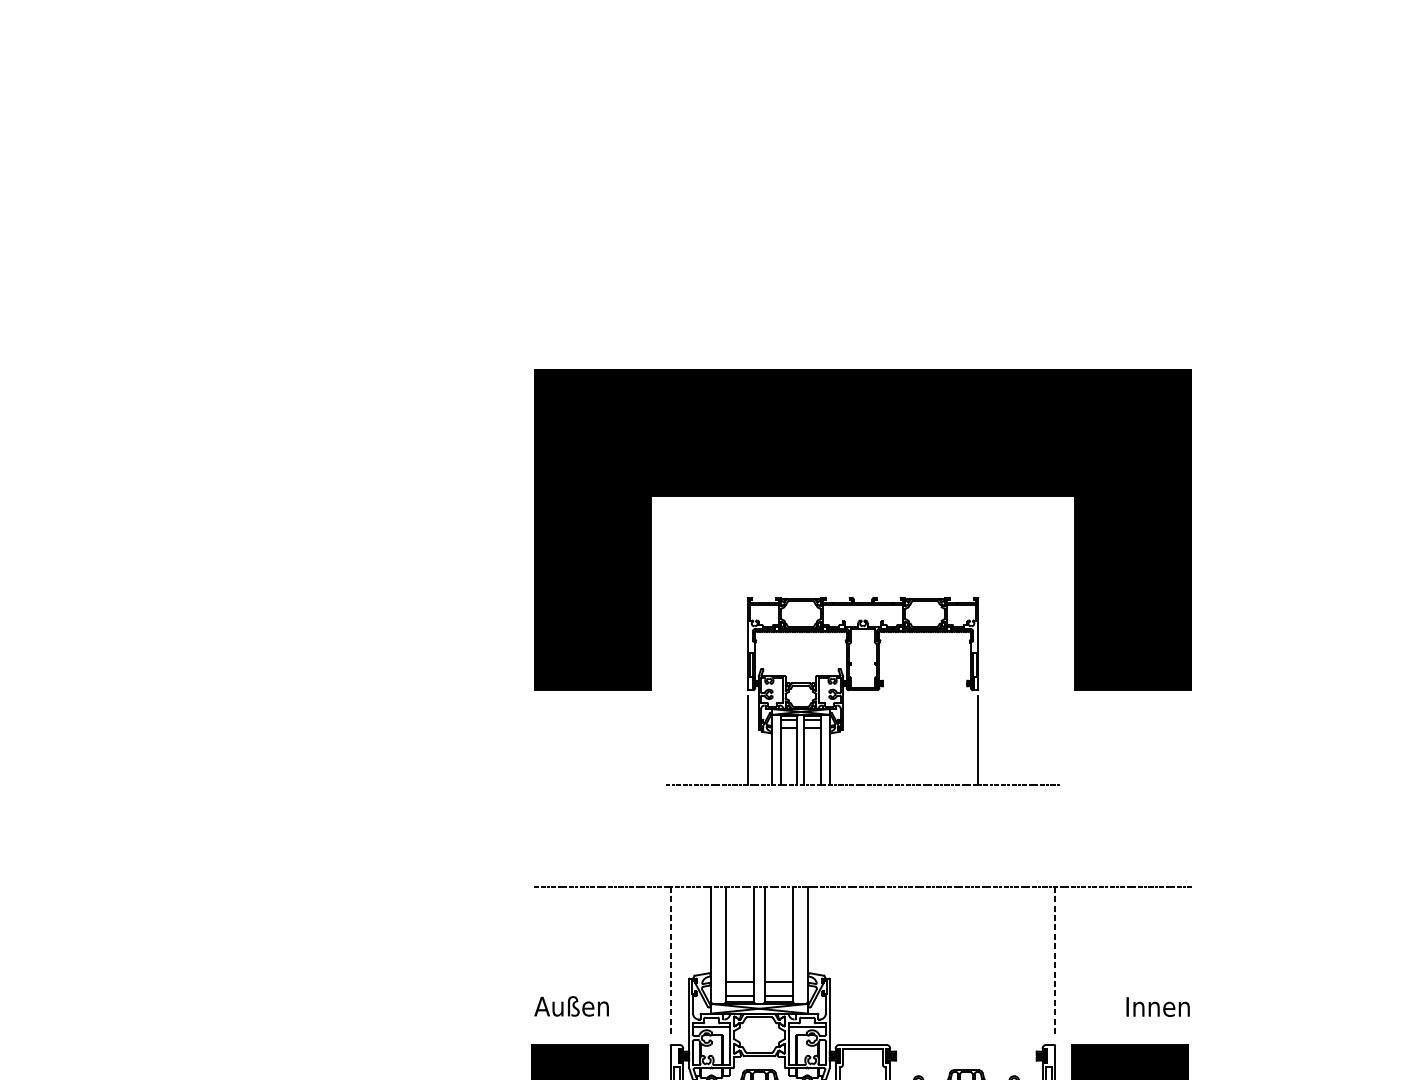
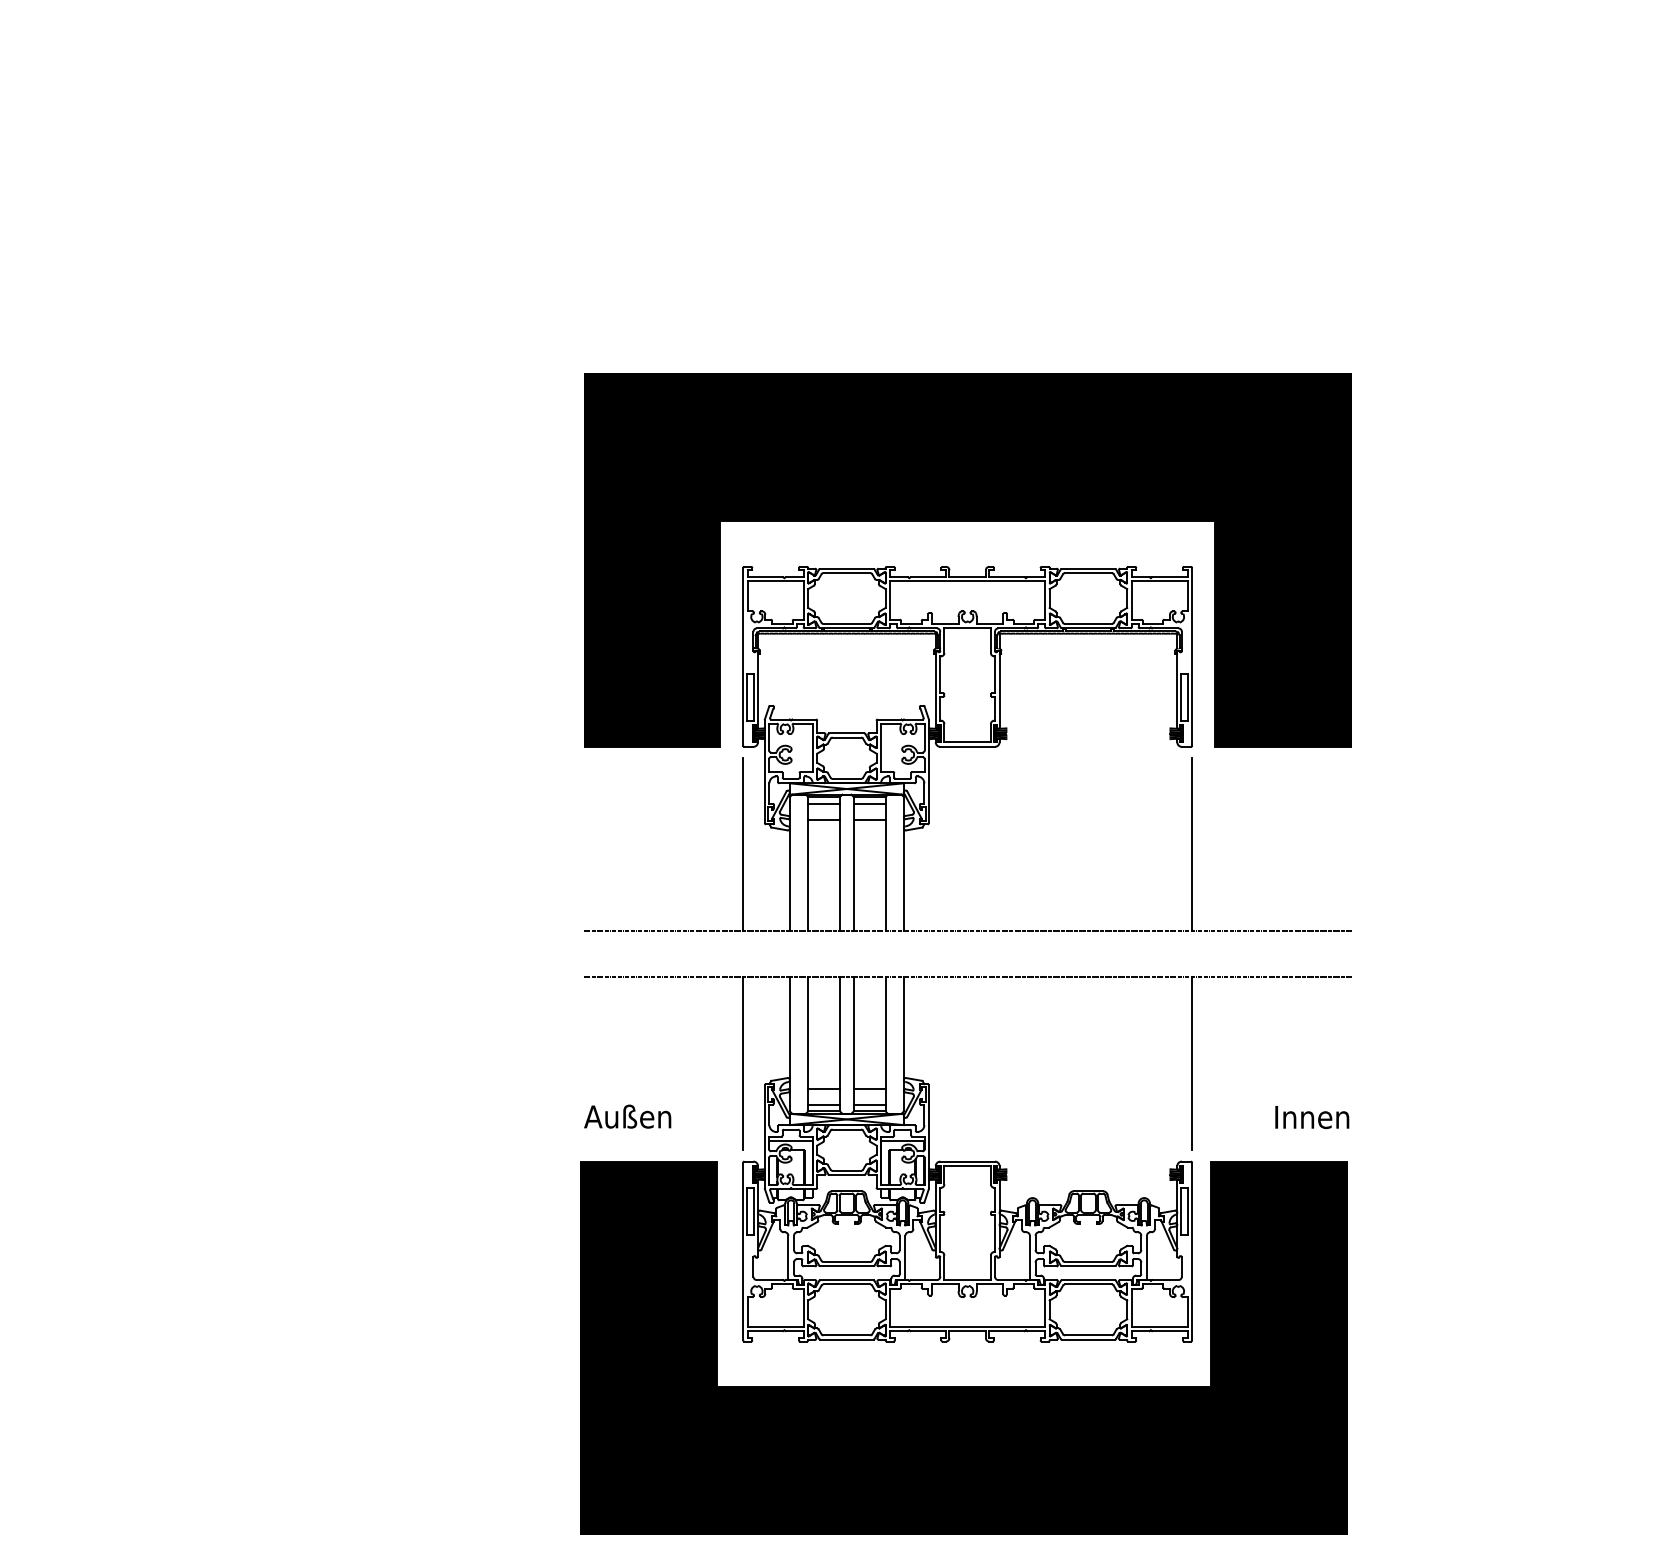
part: (862, 690) -> (967, 748), size x1.67
line: (670, 960) -> (743, 1063), dashed -> solid
line: (1055, 960) -> (1192, 1063), dashed -> solid

